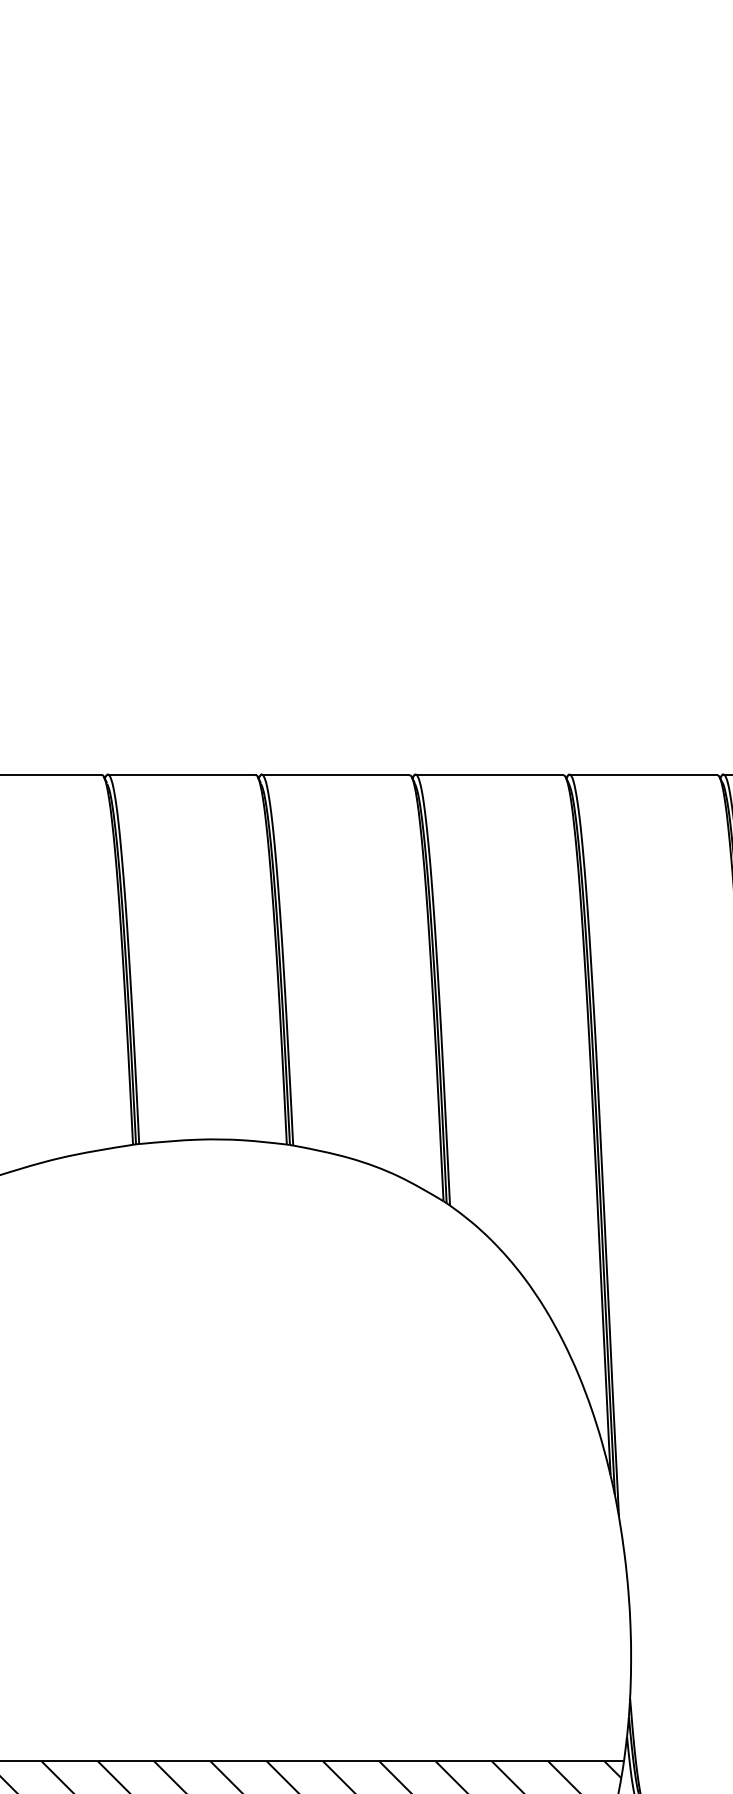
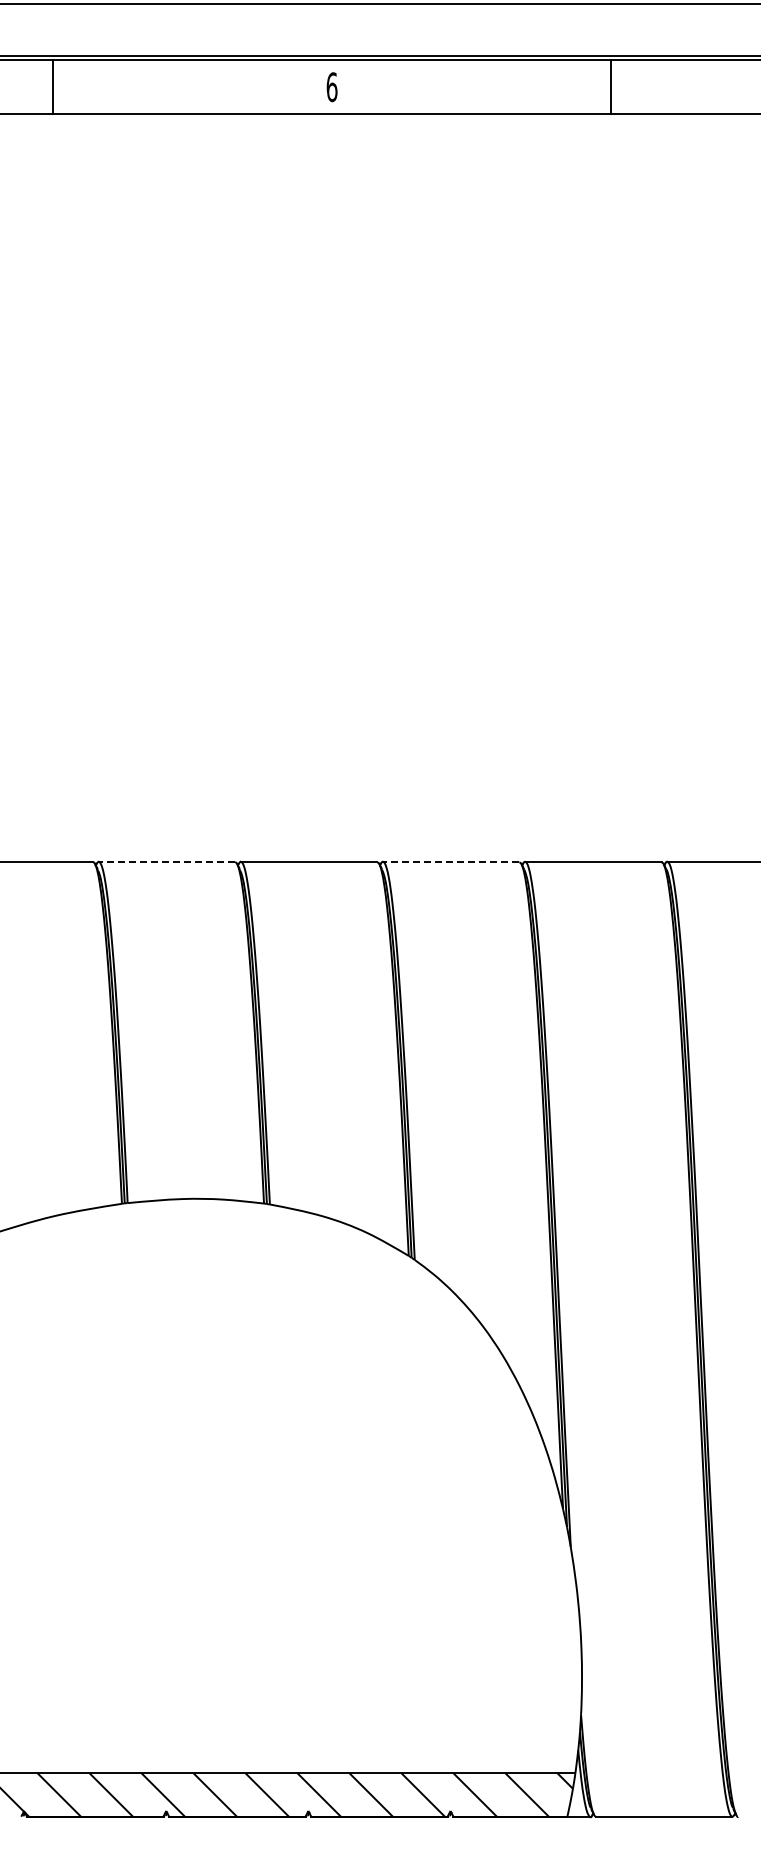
line: (181, 774) -> (166, 861), solid -> dashed
line: (488, 774) -> (450, 861), solid -> dashed

